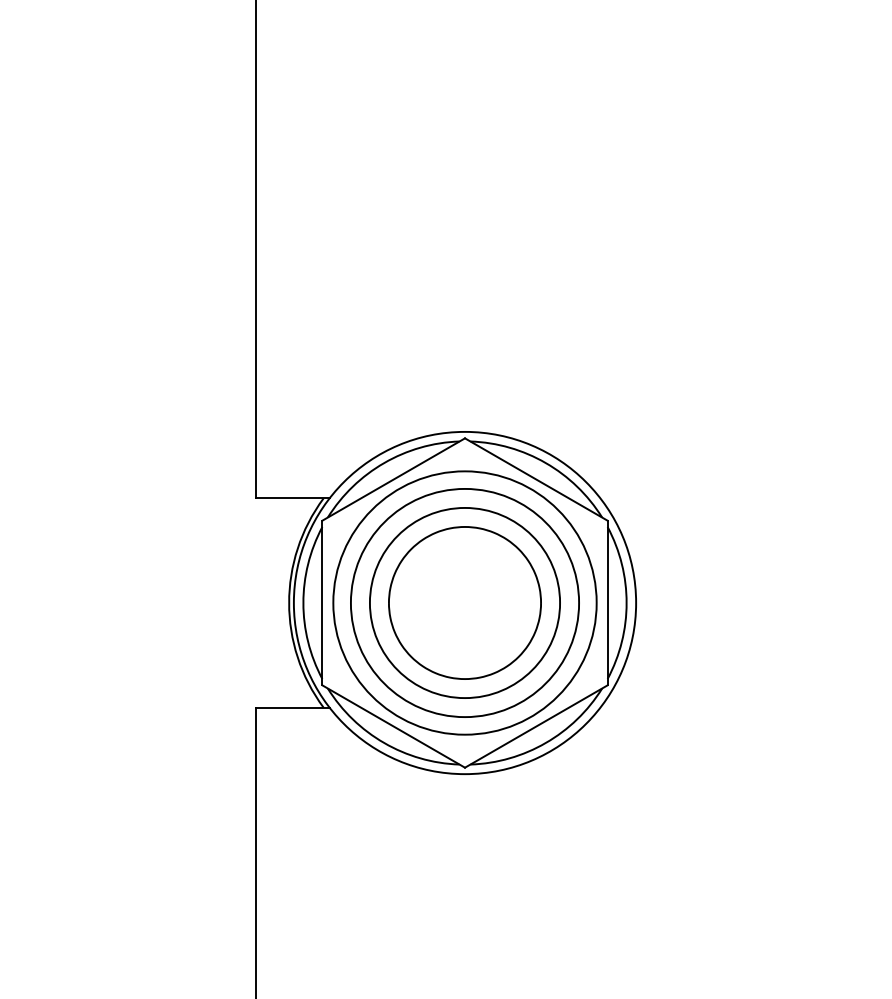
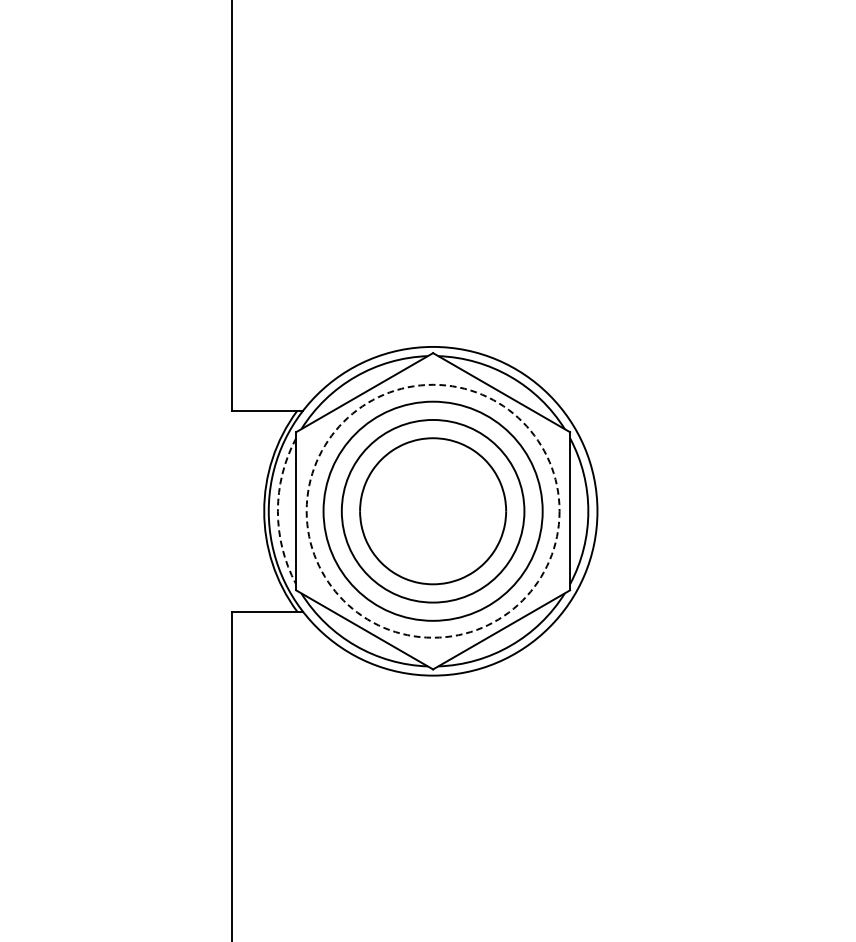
circle: (464, 602) -> (432, 510), solid -> dashed
arc: (303, 603) -> (278, 511), solid -> dashed

